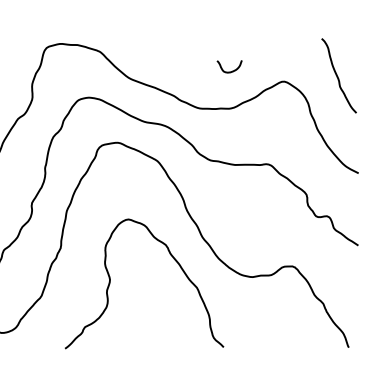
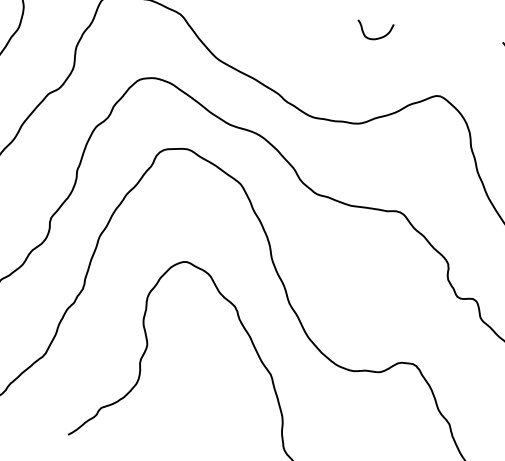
curve: (232, 70) -> (378, 37), moved

